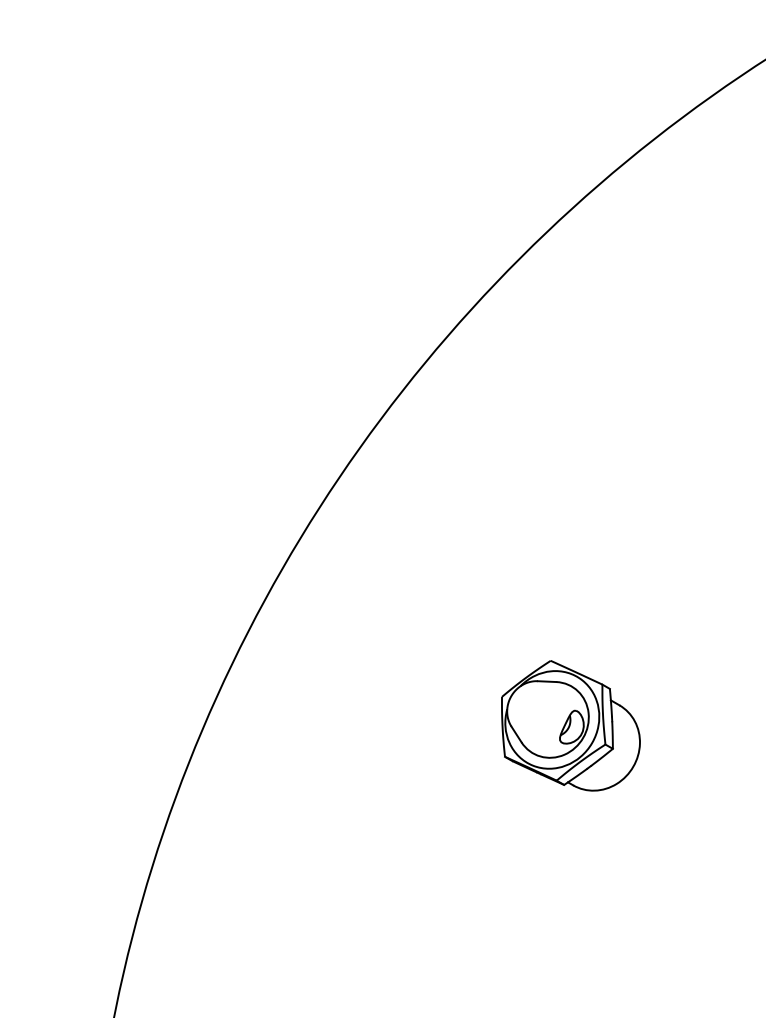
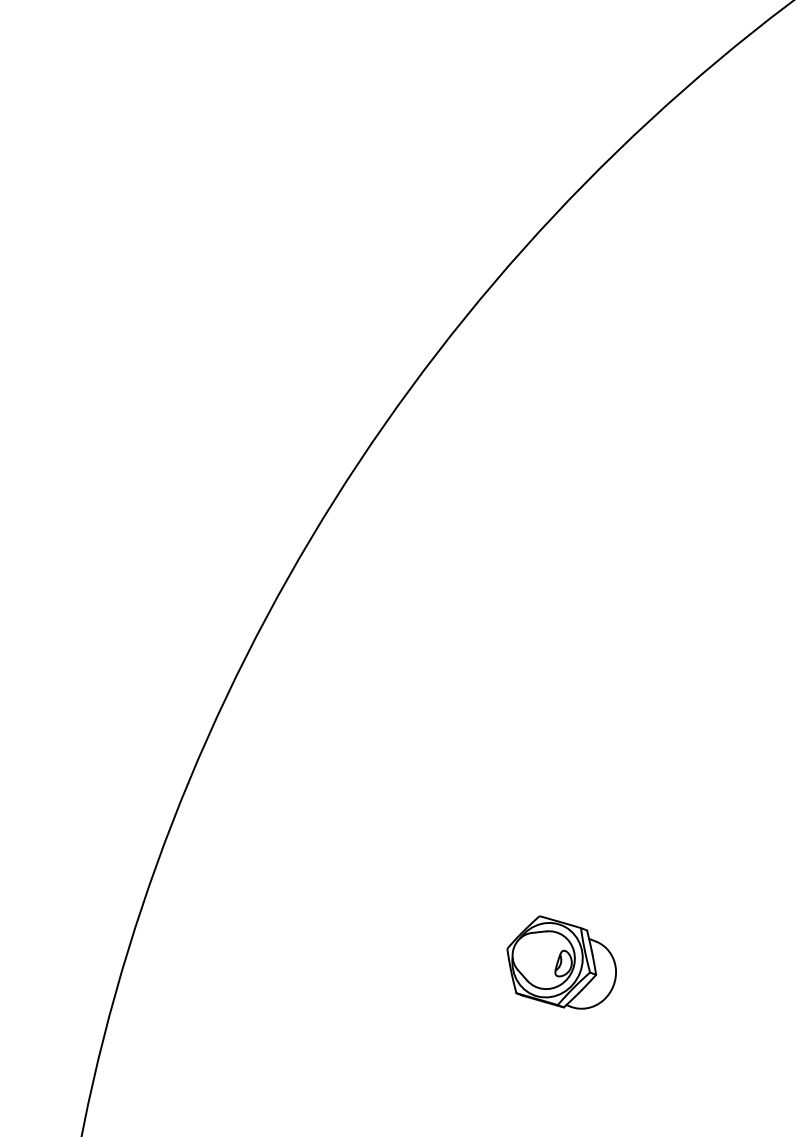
part: (570, 725) -> (561, 962), size x0.6

